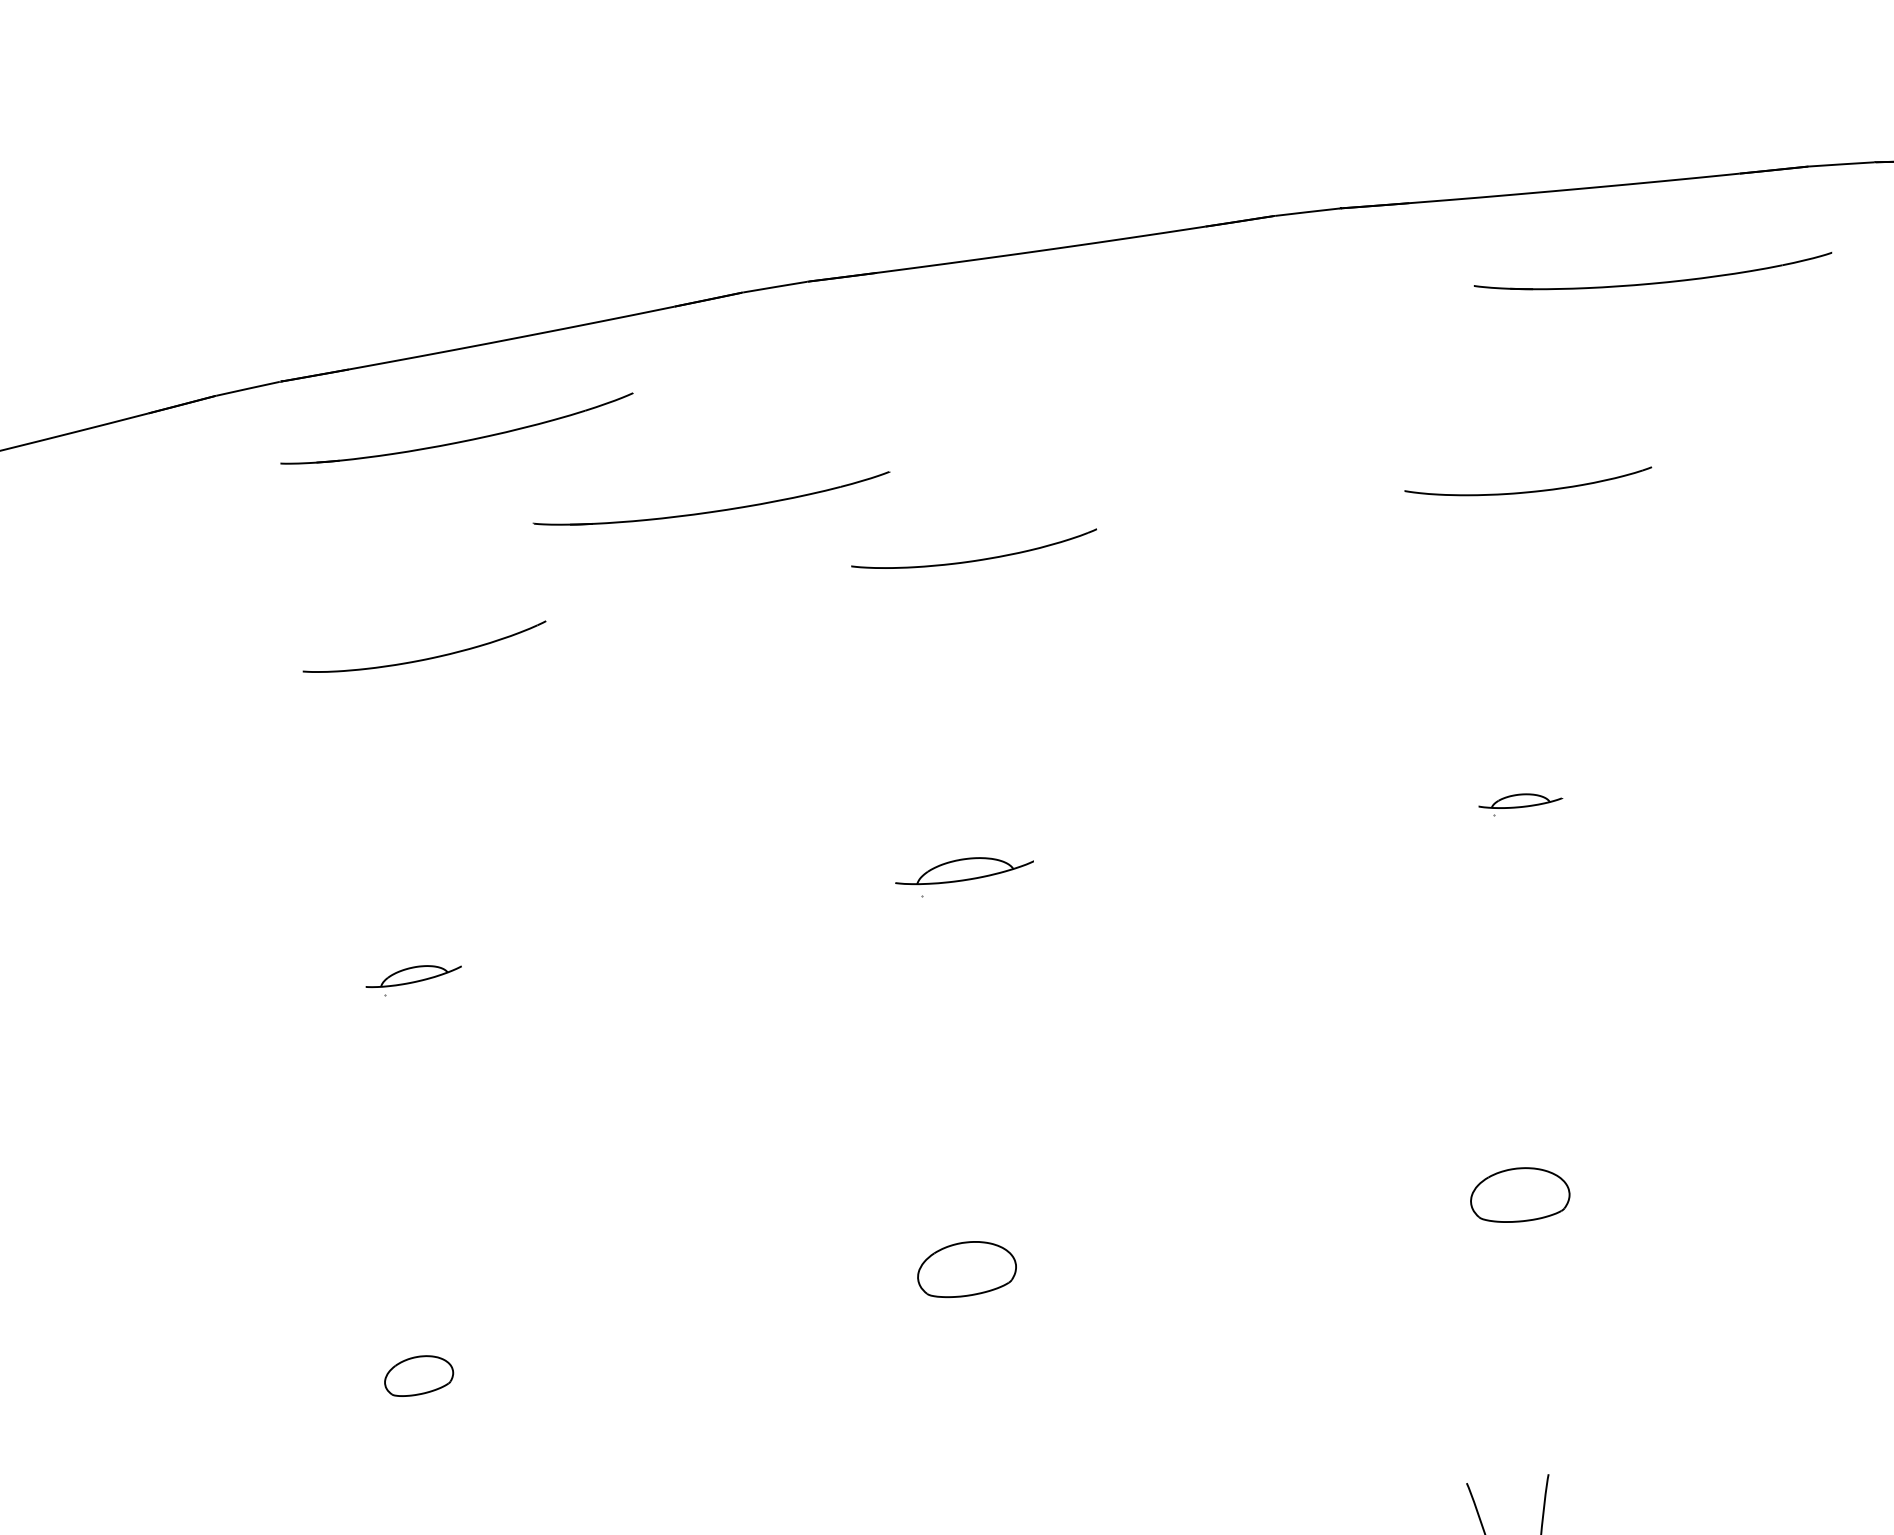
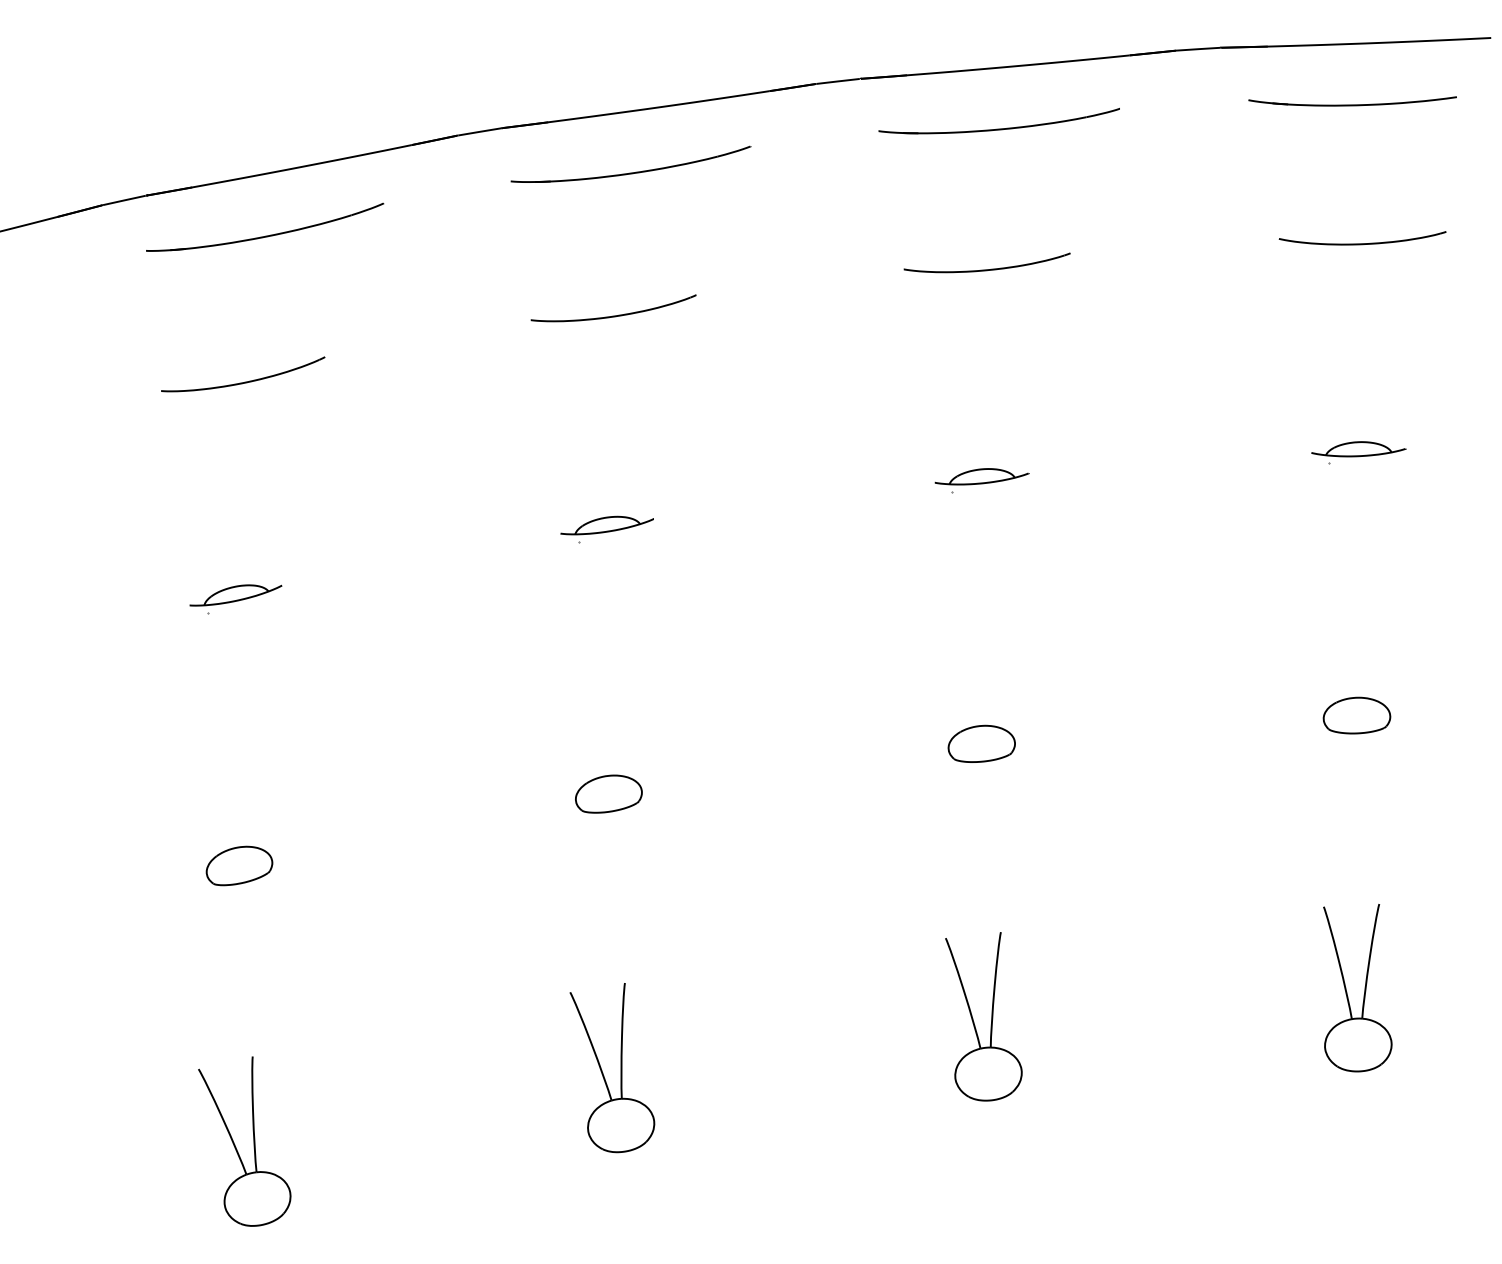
part: (1651, 282) -> (998, 128), moved
part: (711, 510) -> (630, 172), moved
part: (1519, 804) -> (981, 480), size x1.67
part: (413, 980) -> (235, 599), size x1.43
part: (419, 1375) -> (239, 865), size x1.43

